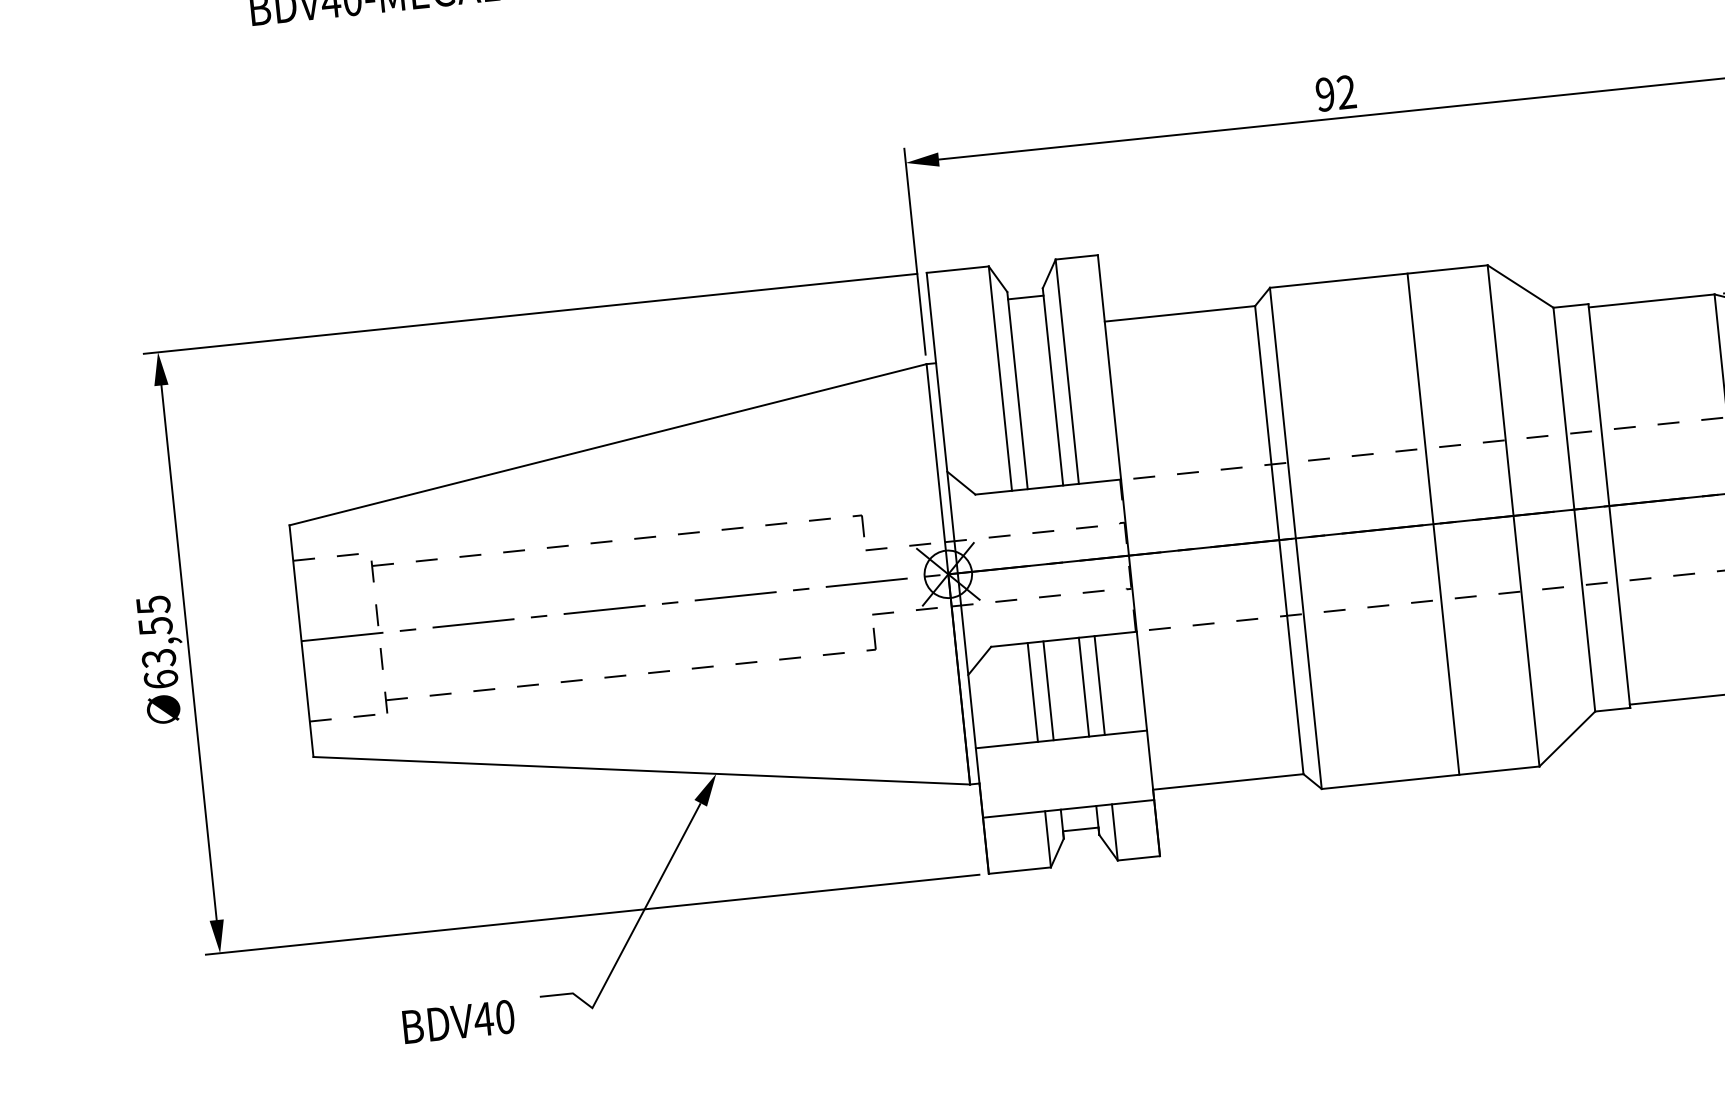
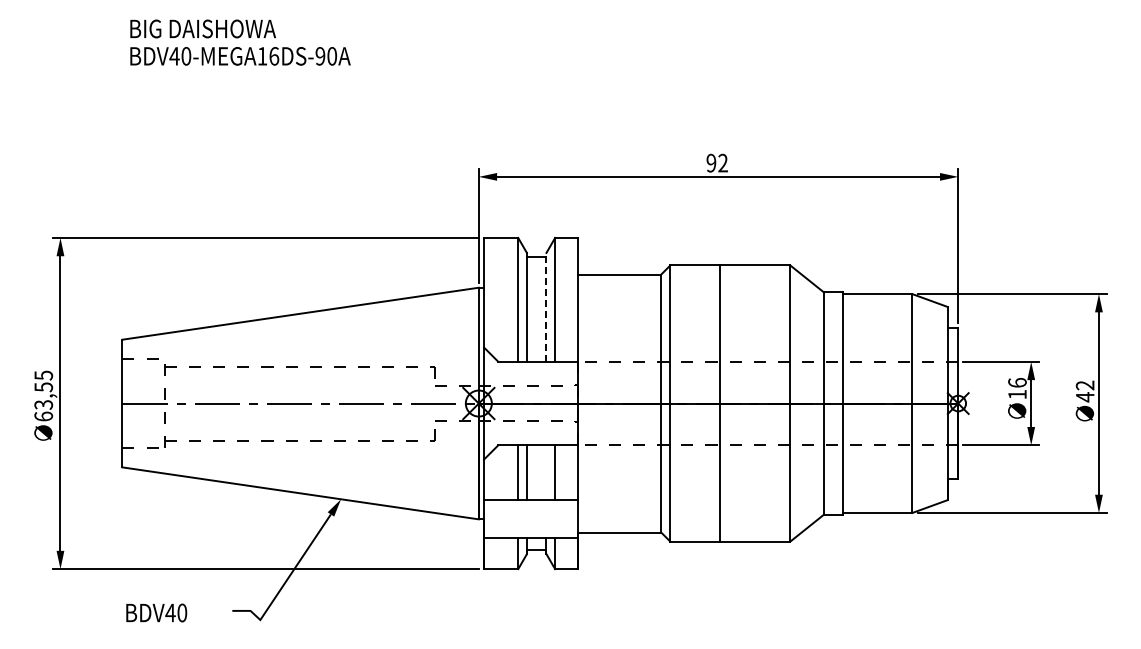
line: (1052, 385) -> (546, 306), solid -> dashed
line: (1434, 524) -> (720, 403), moved
line: (1084, 686) -> (546, 472), removed
text: (458, 1021) -> (156, 612), moved

